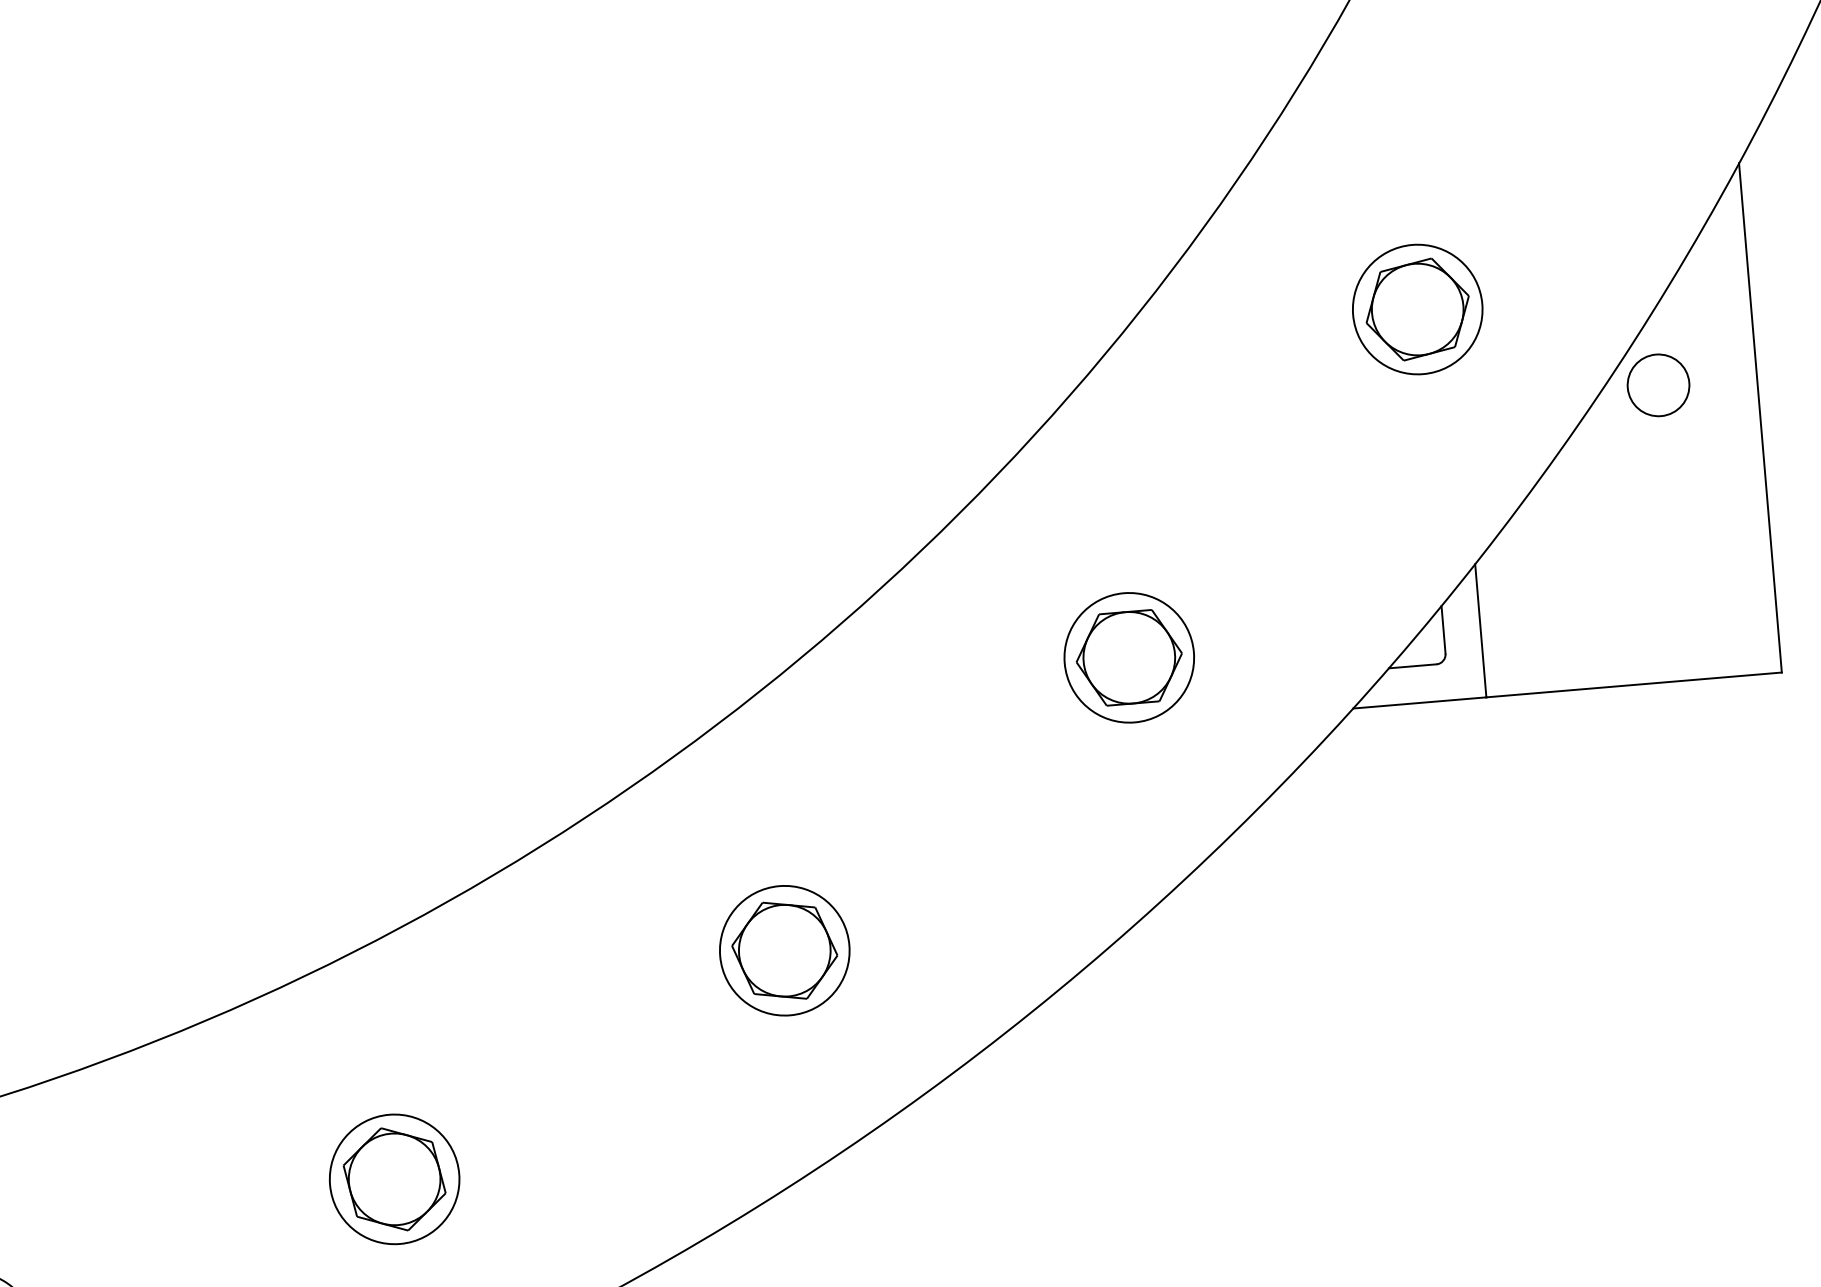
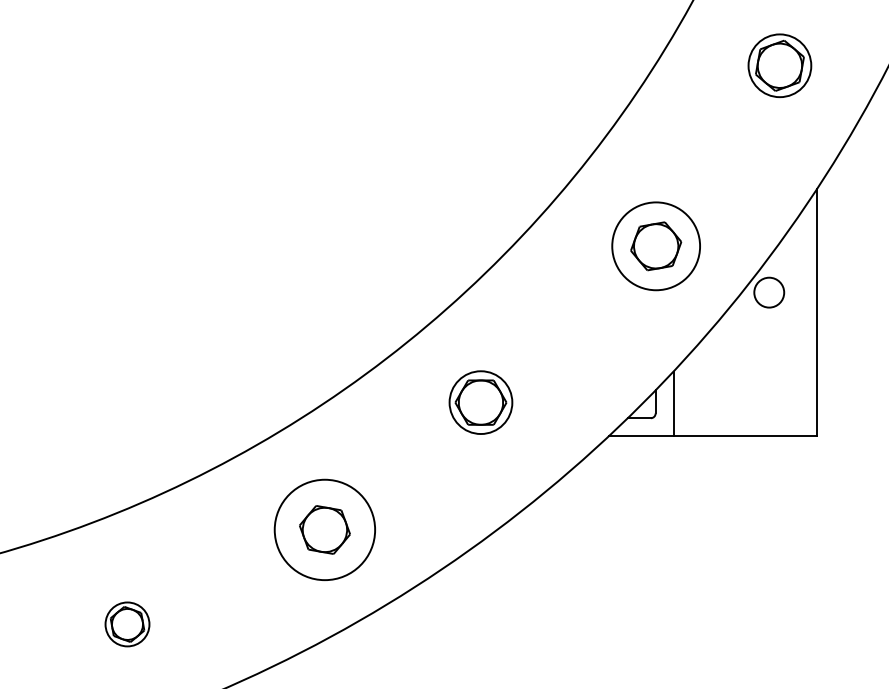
circle: (1416, 307) -> (655, 245), size x1.4
part: (1128, 657) -> (480, 402), moved
circle: (783, 949) -> (324, 529), size x1.6
part: (394, 1179) -> (127, 624), size x0.7

